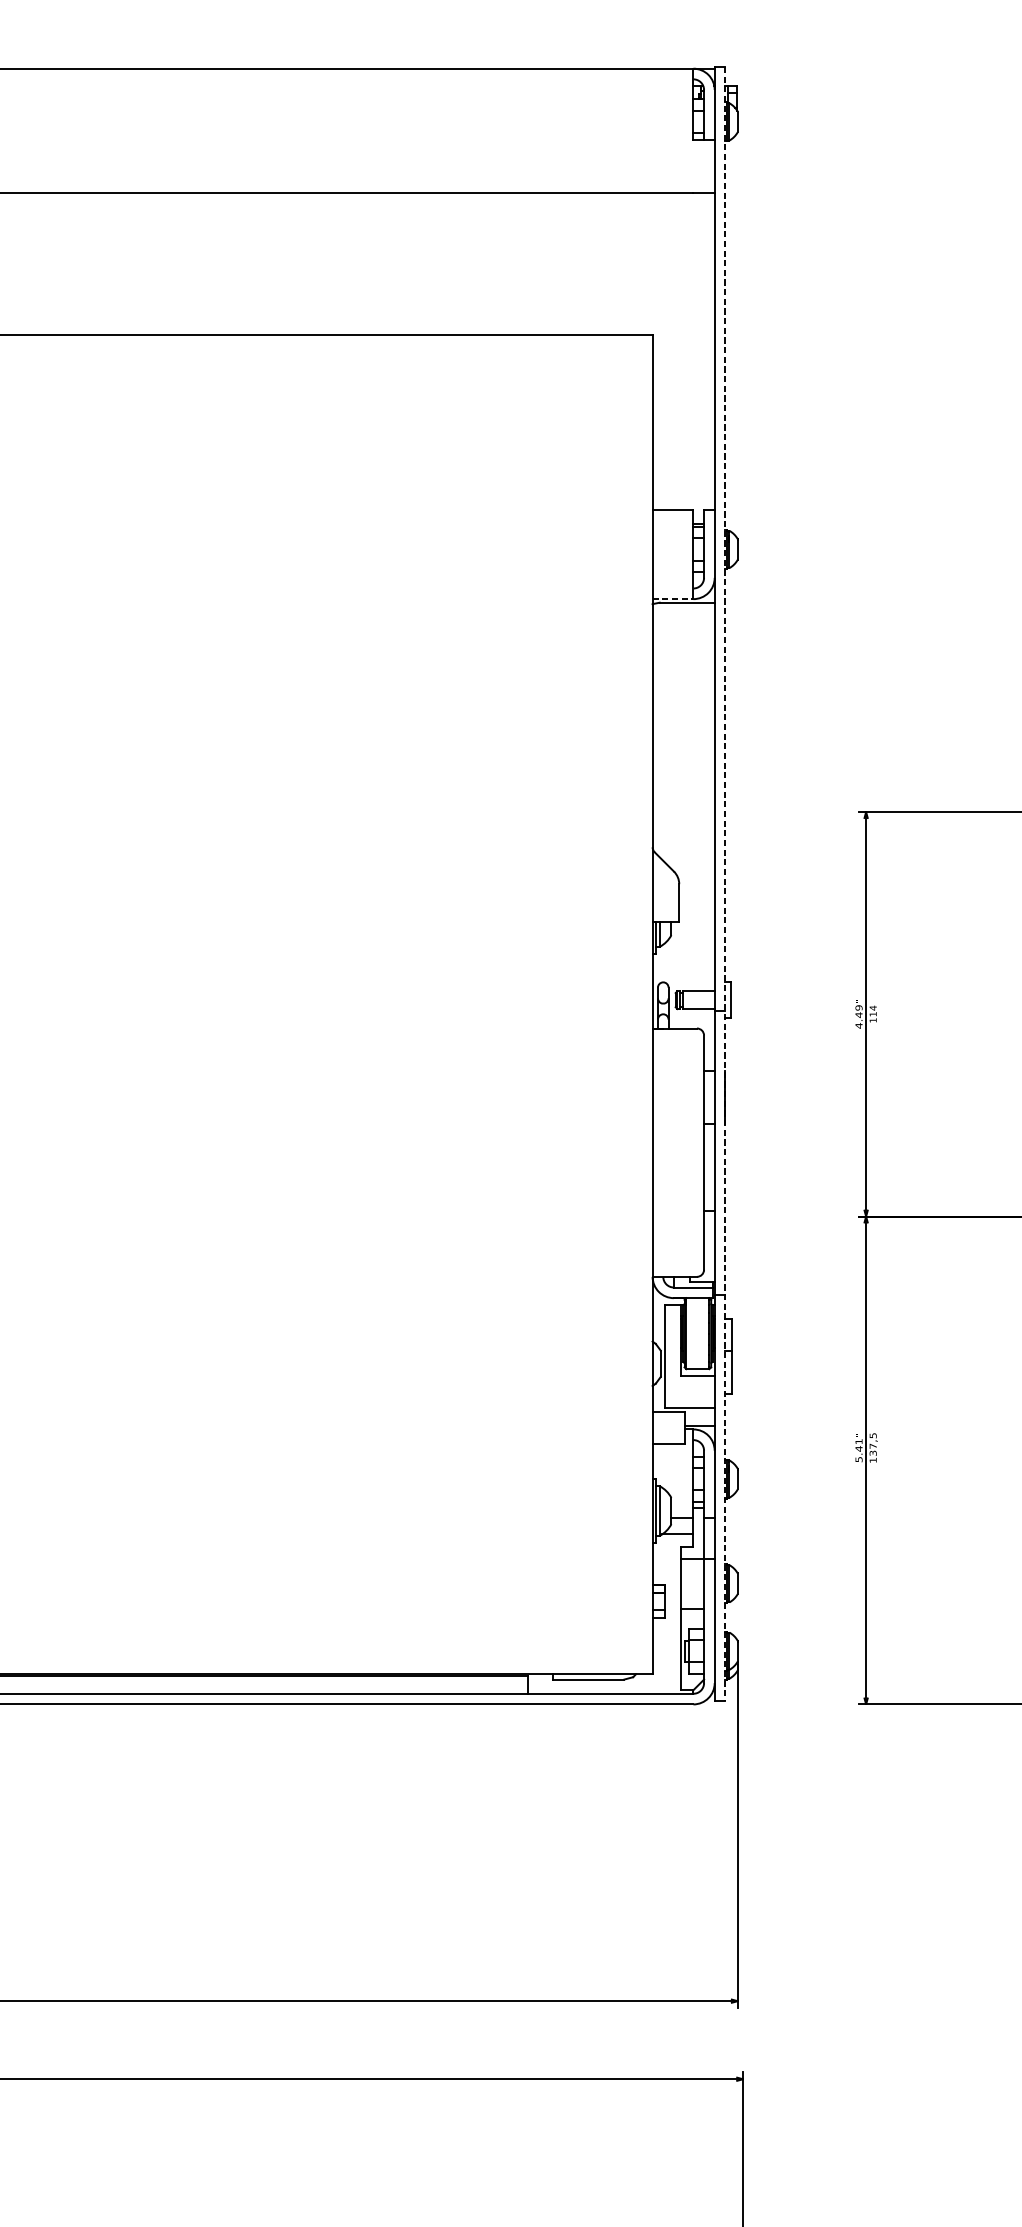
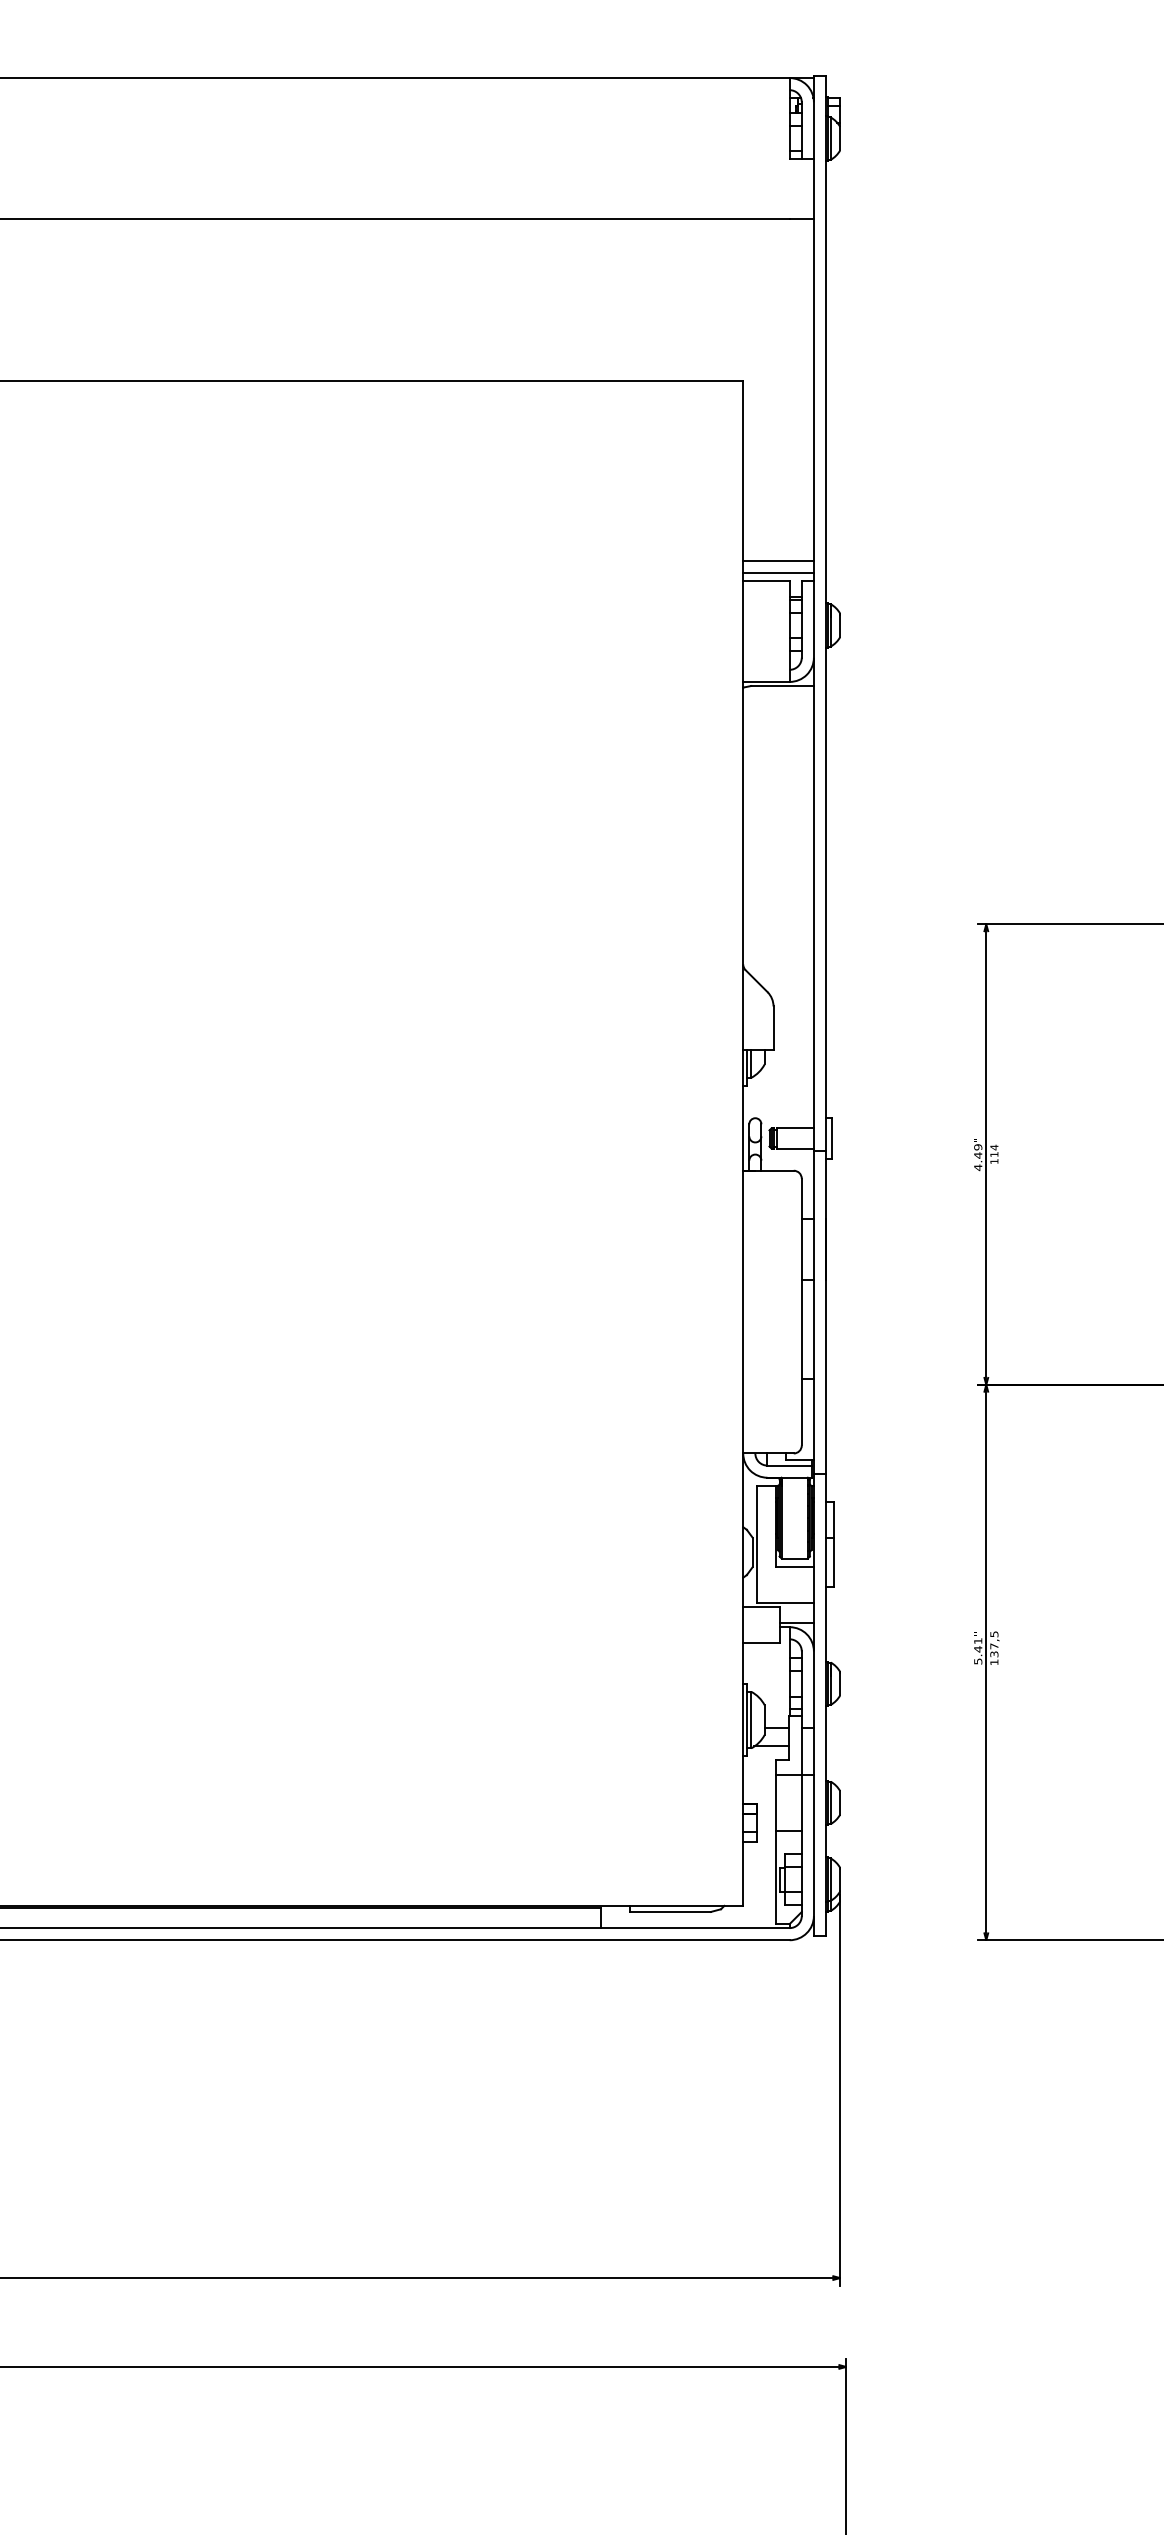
line: (683, 493) -> (778, 561), added
line: (683, 503) -> (778, 573), added
line: (673, 598) -> (766, 681), dashed -> solid
line: (725, 884) -> (826, 1006), dashed -> solid

